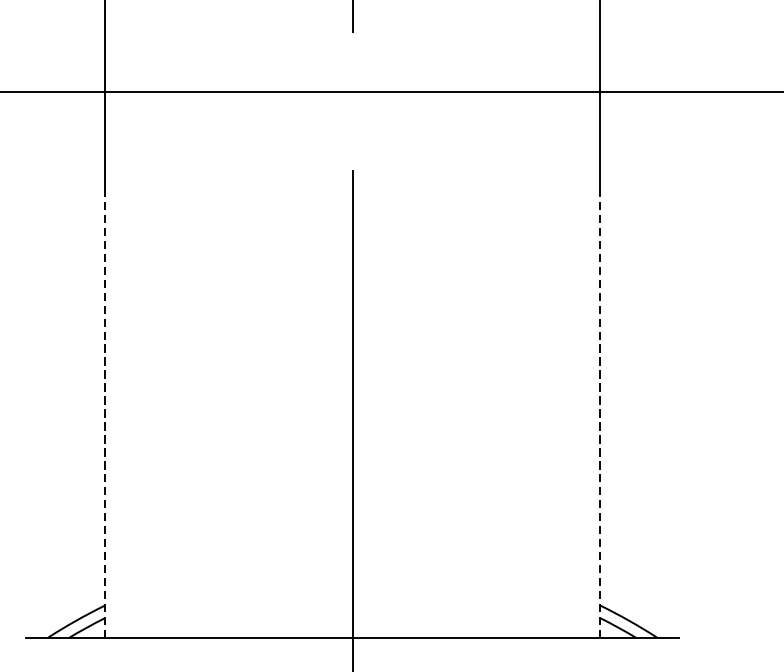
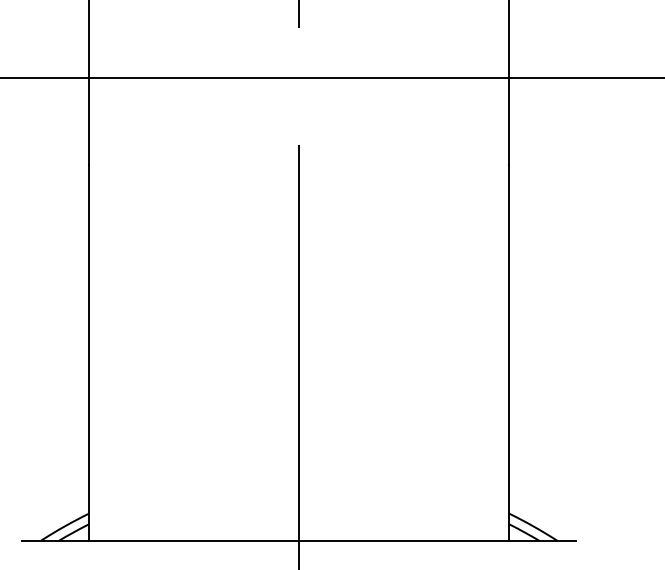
line: (105, 415) -> (89, 352), dashed -> solid
line: (600, 415) -> (509, 352), dashed -> solid

